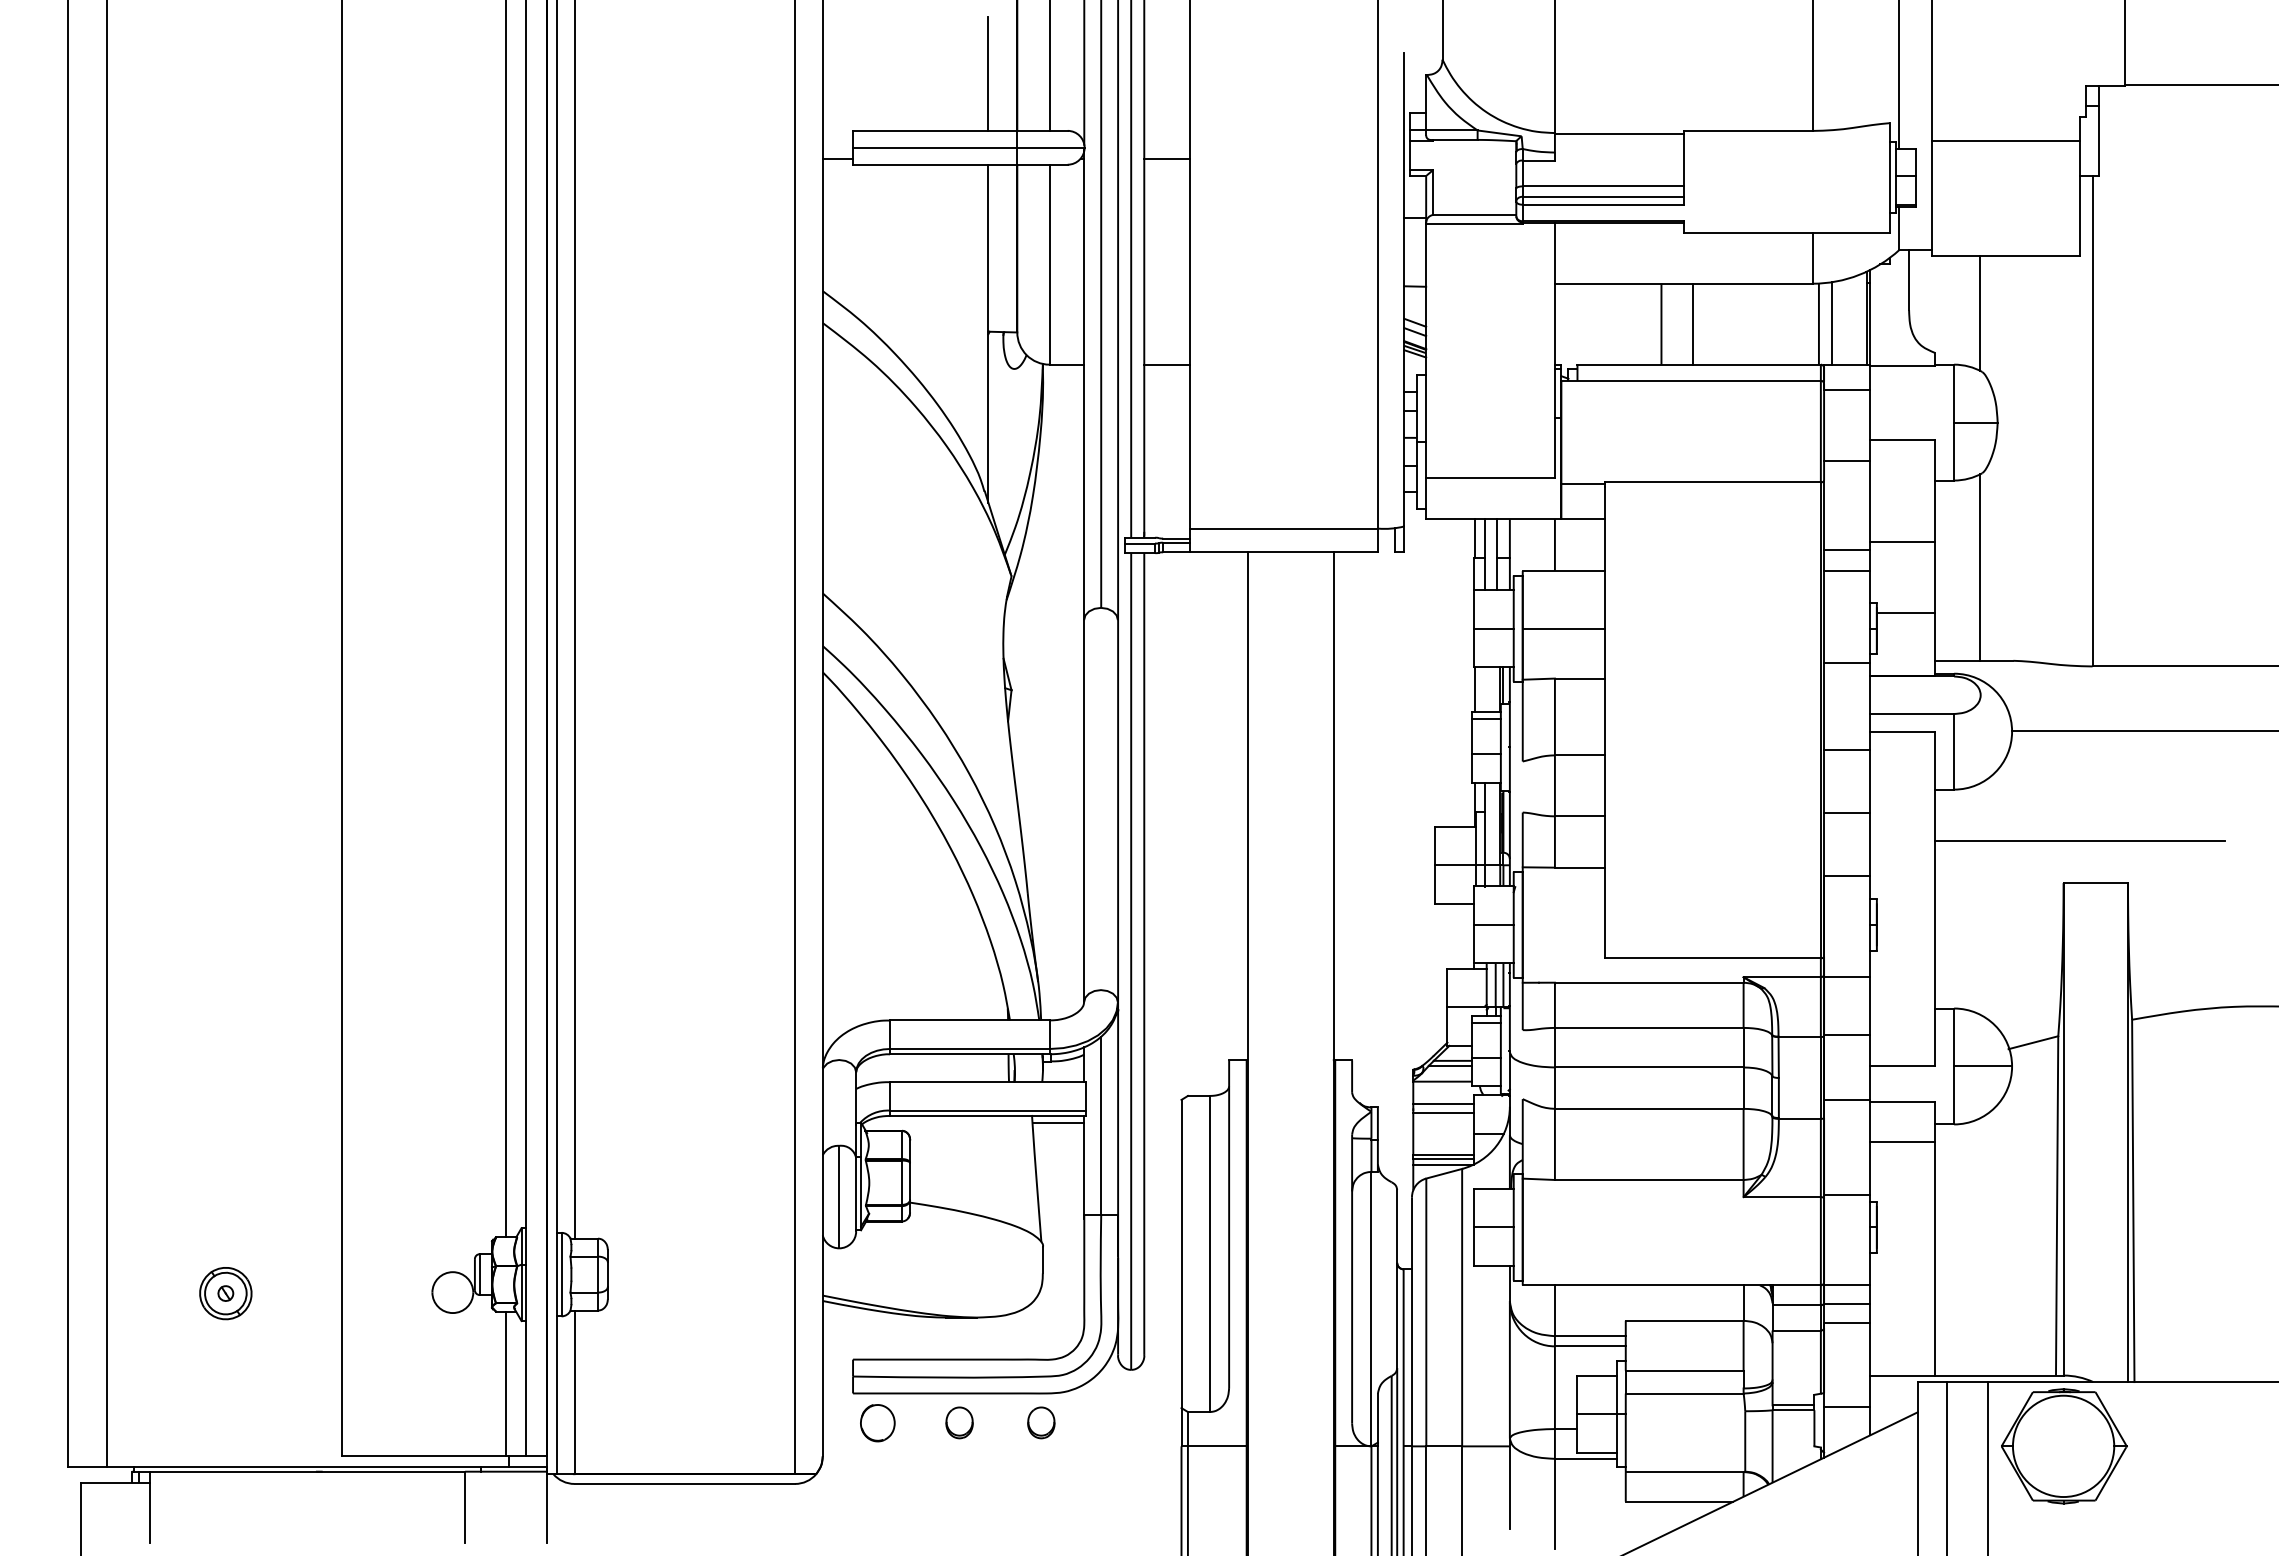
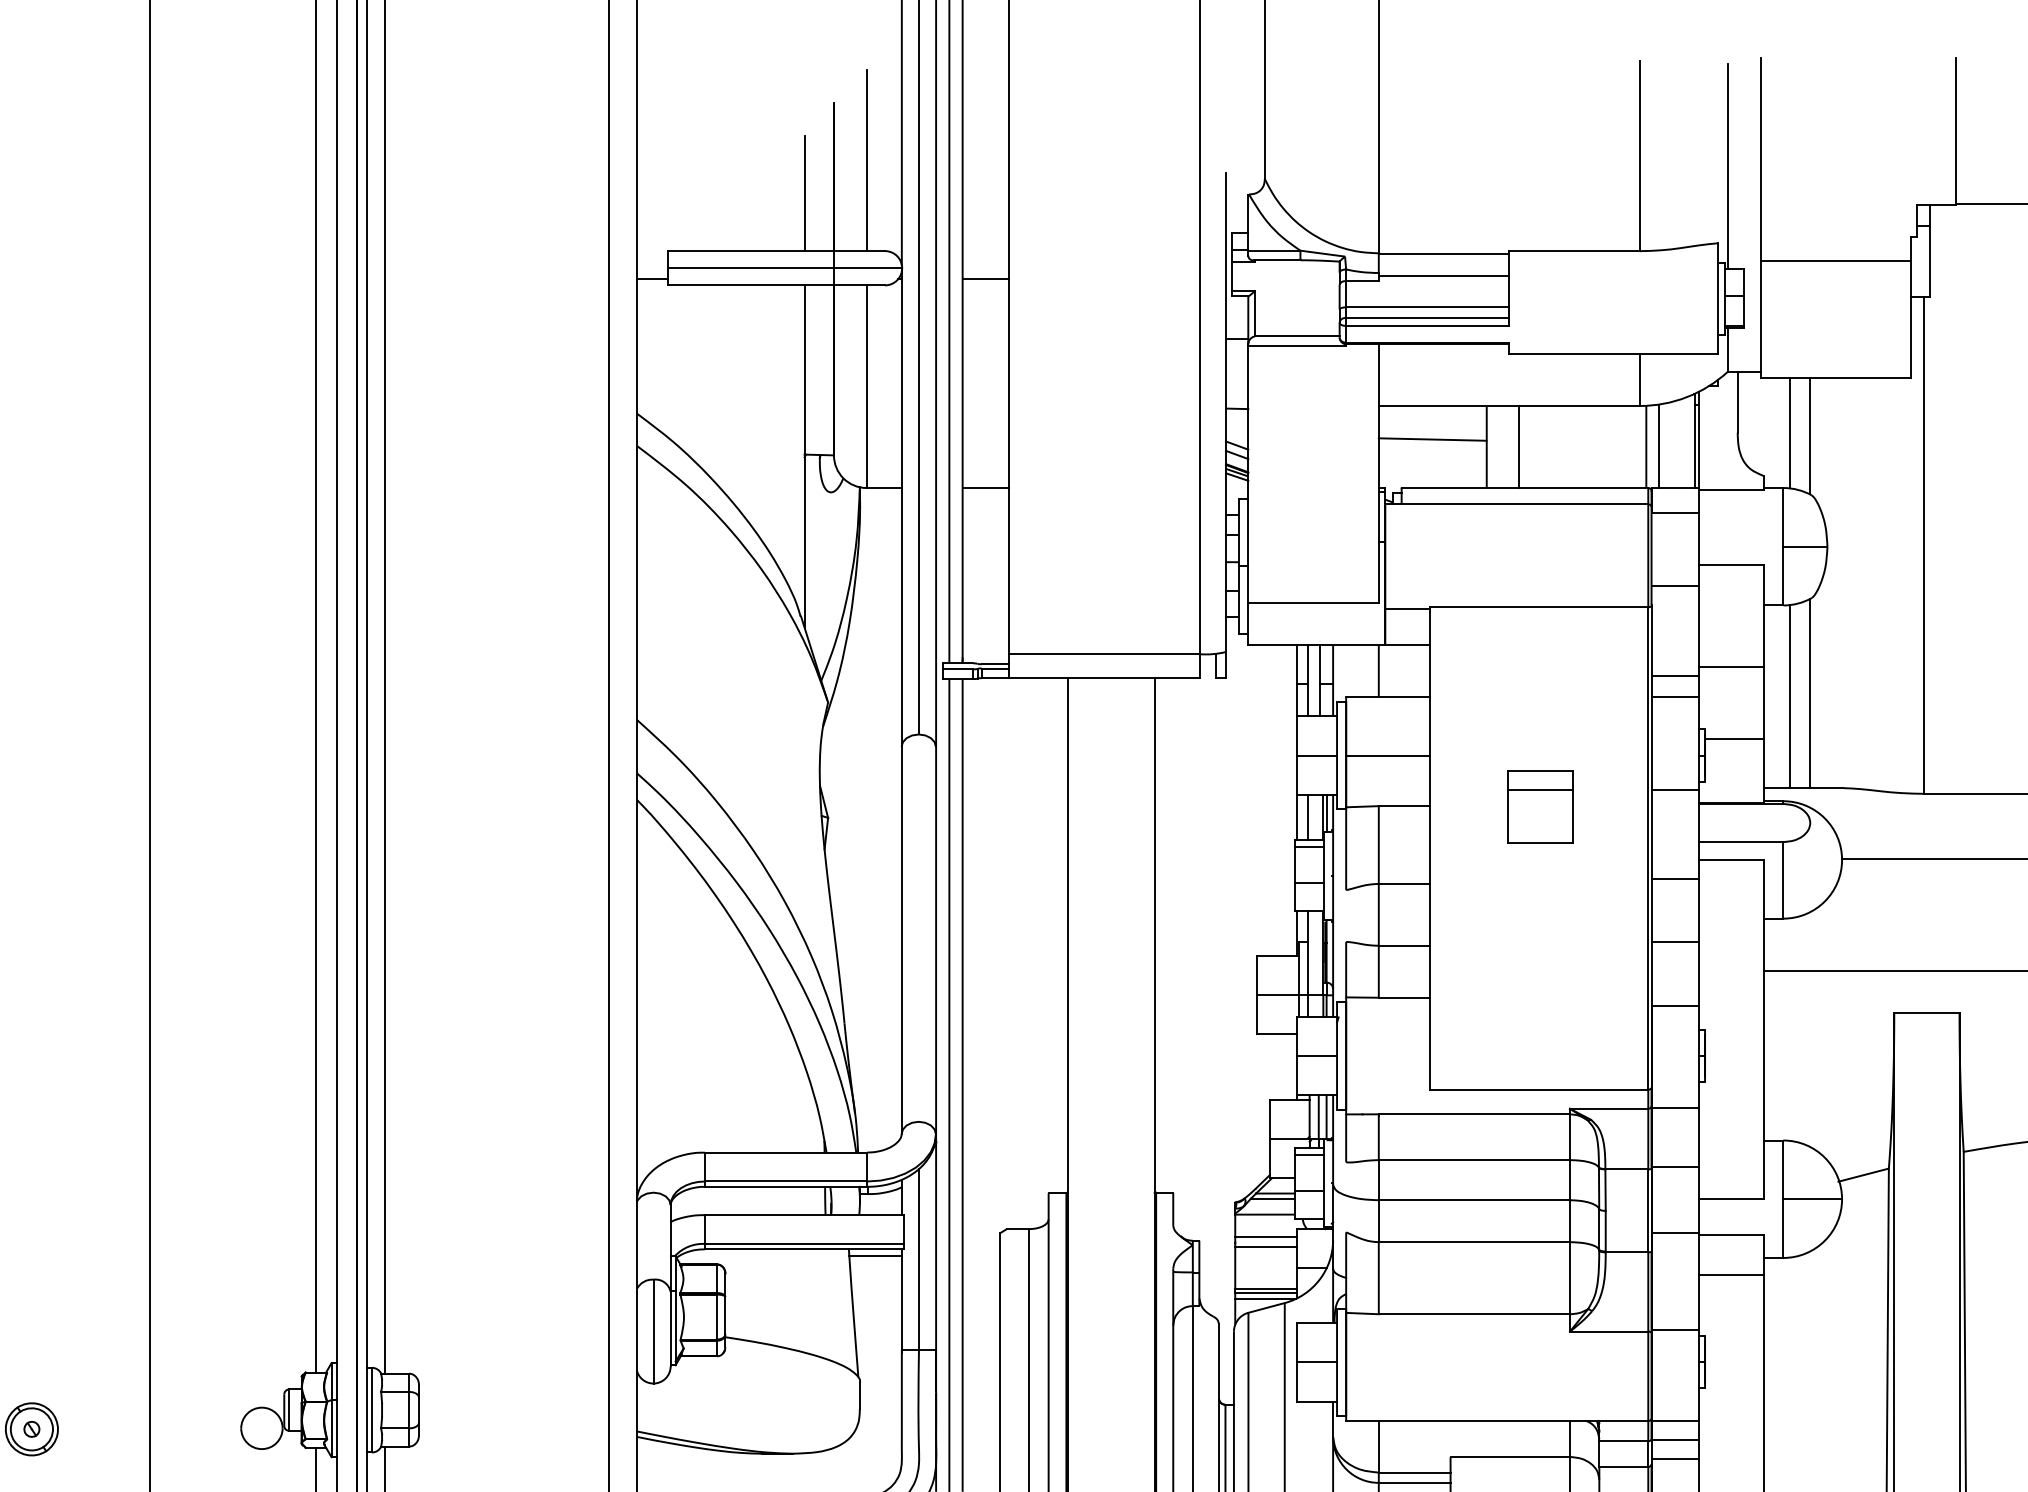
line: (1618, 155) -> (1443, 276), added
line: (1960, 310) -> (1789, 433), added
line: (1607, 316) -> (1432, 439), added
line: (1960, 570) -> (1789, 696), added
part: (1714, 679) -> (1540, 807), added
line: (1484, 689) -> (1307, 817), added

